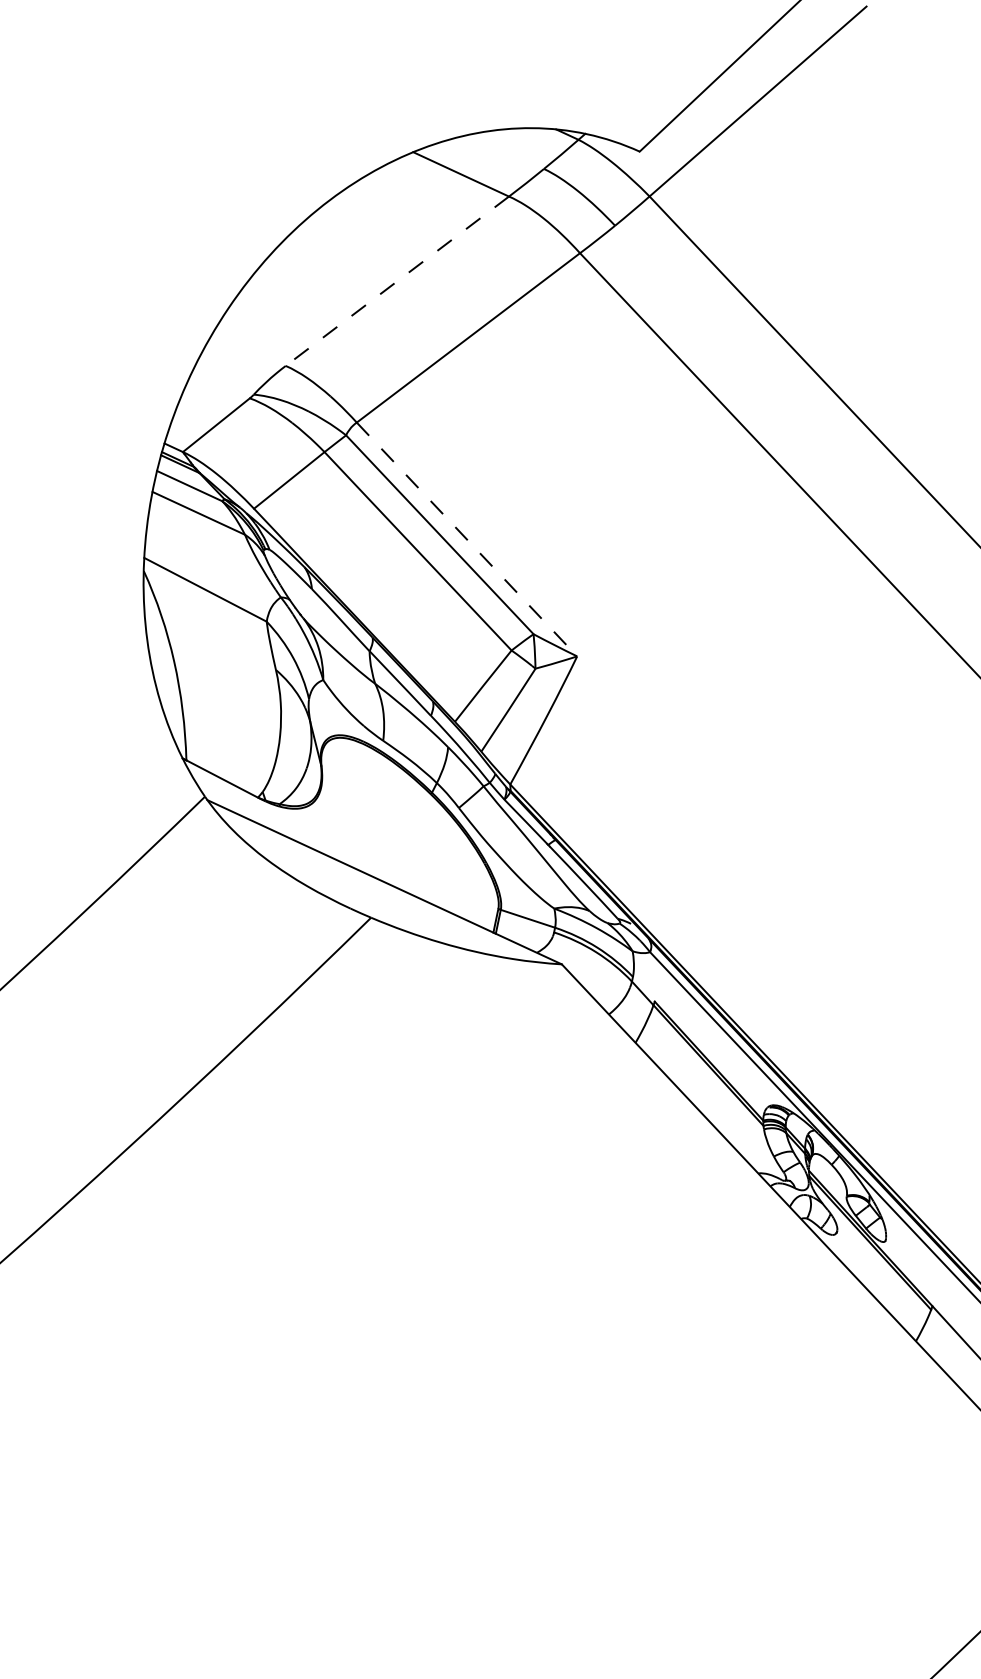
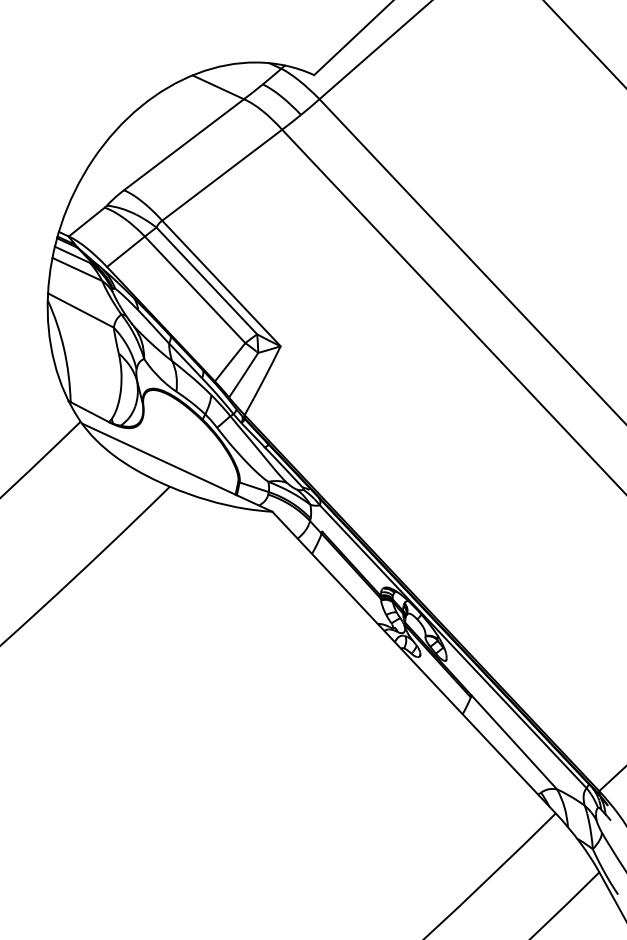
line: (396, 282) -> (183, 145), dashed -> solid
line: (467, 539) -> (221, 283), dashed -> solid

